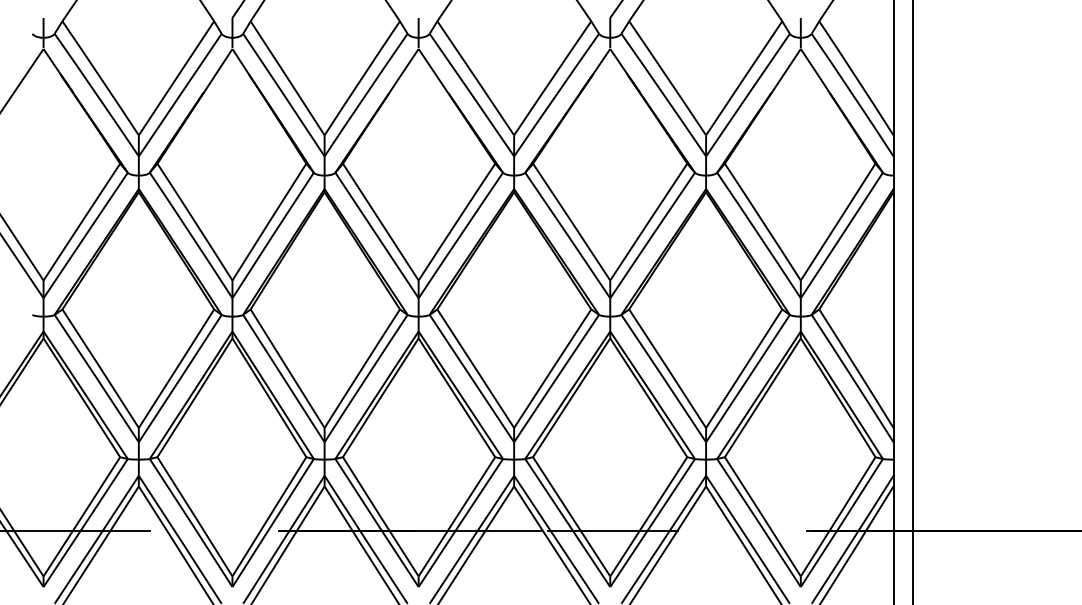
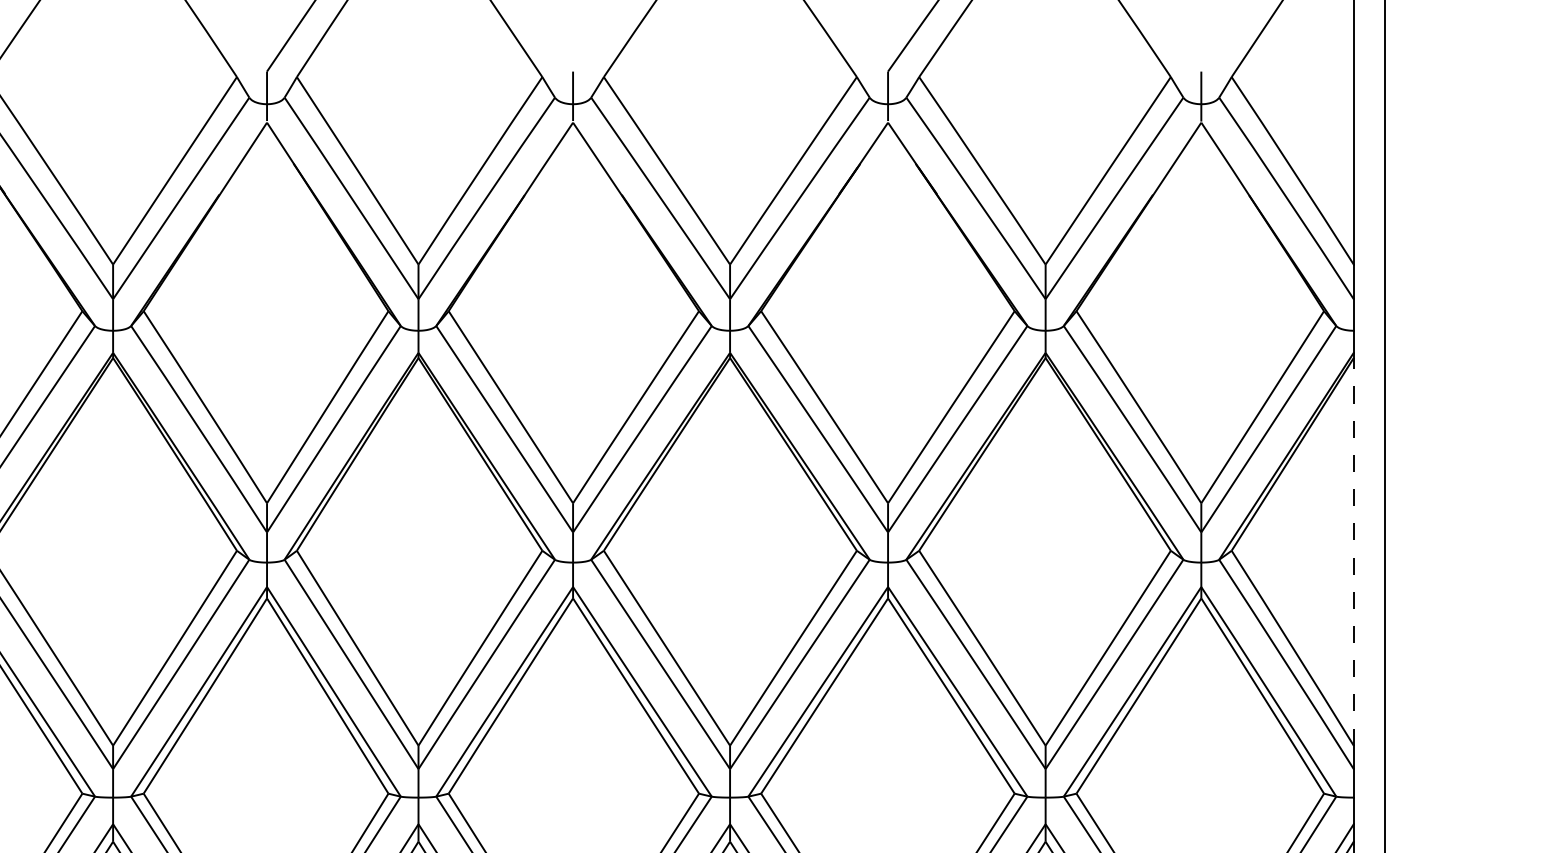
line: (893, 310) -> (1353, 552), solid -> dashed

